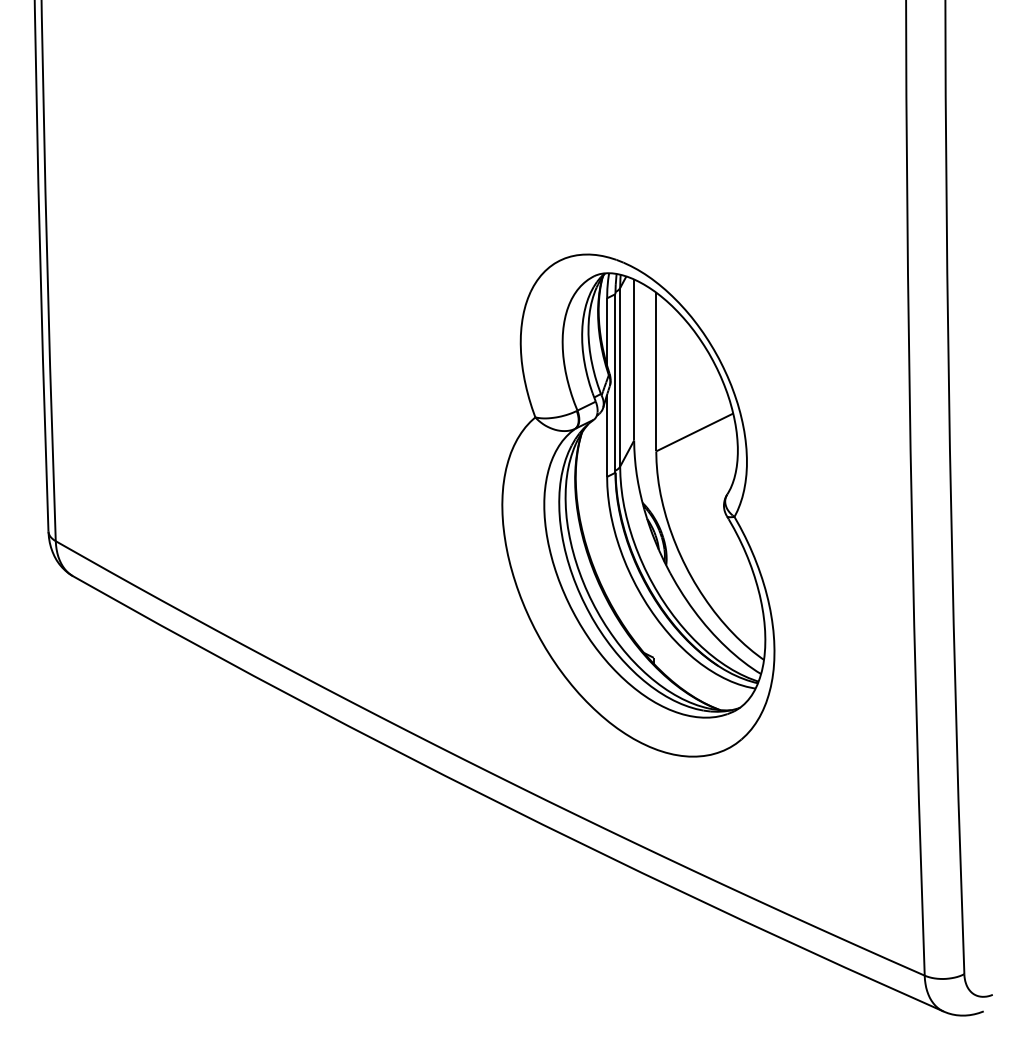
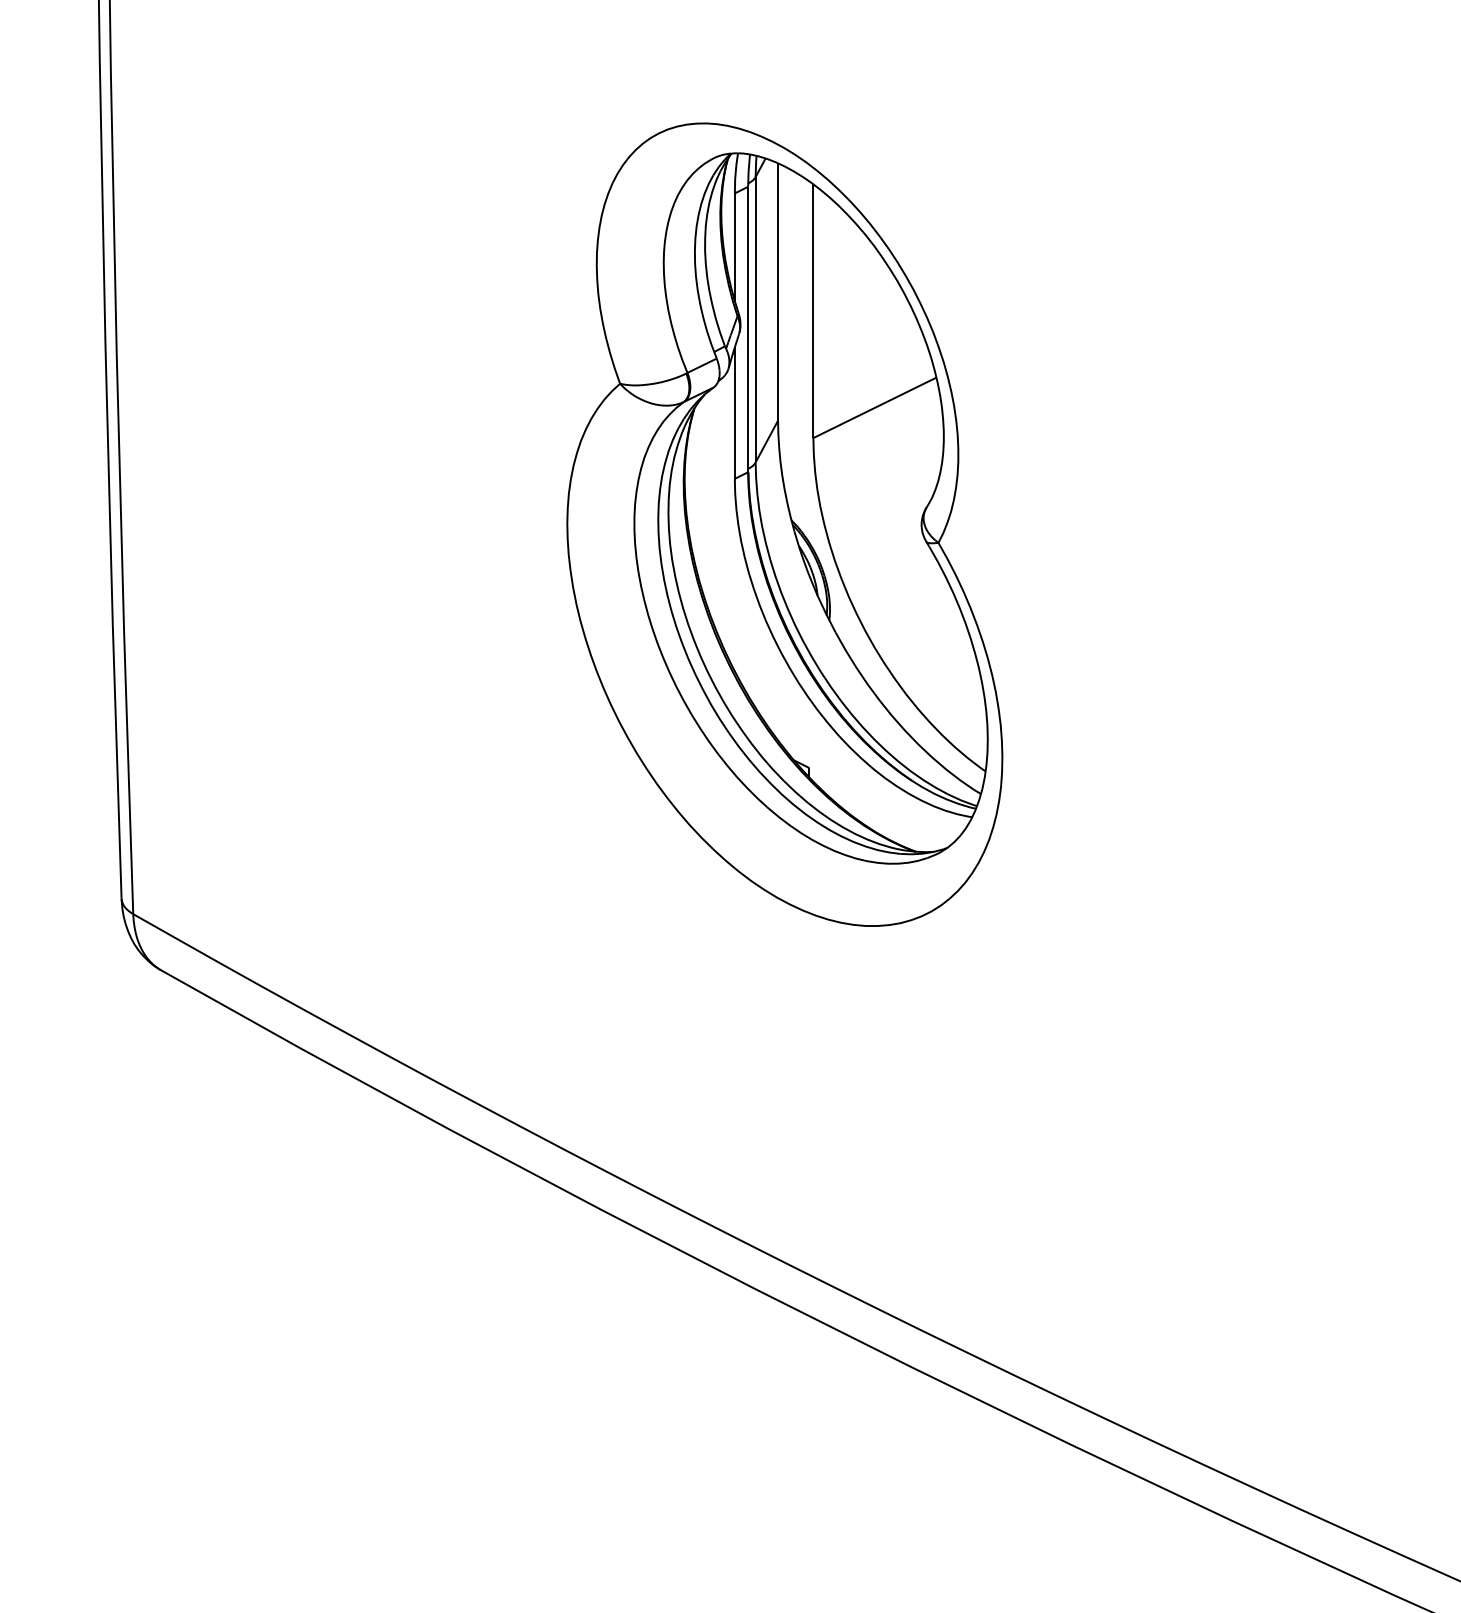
part: (638, 505) -> (784, 524), moved

